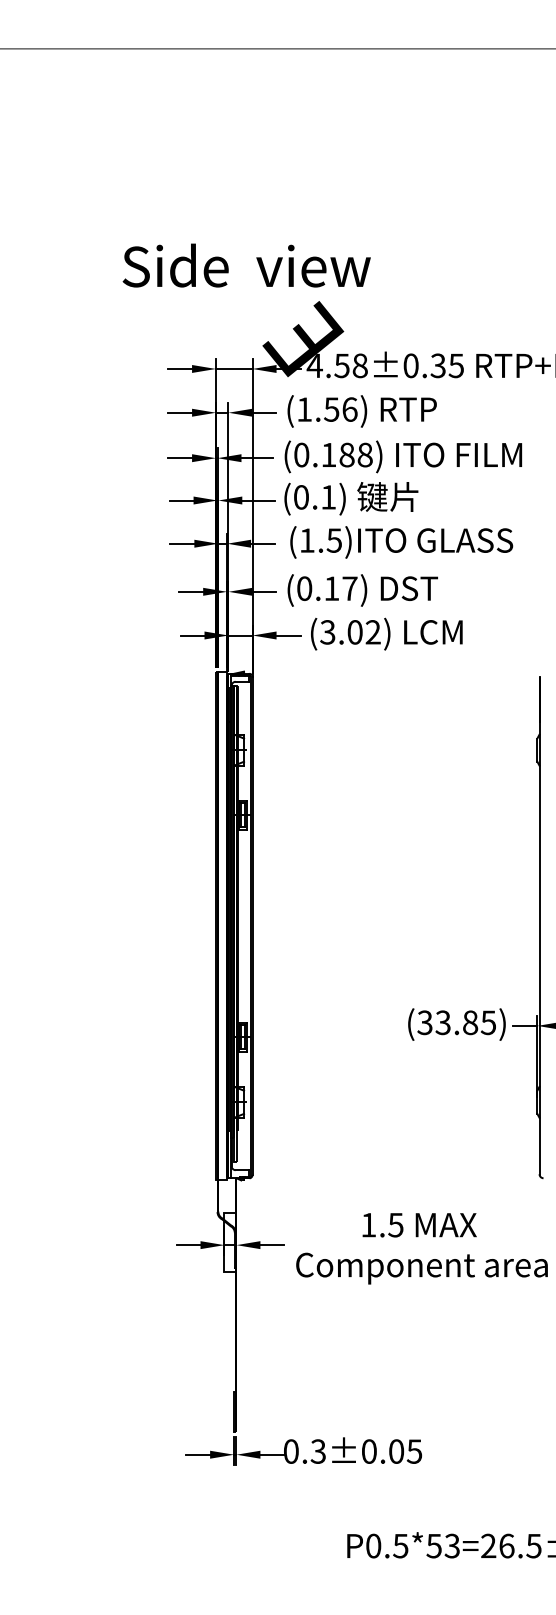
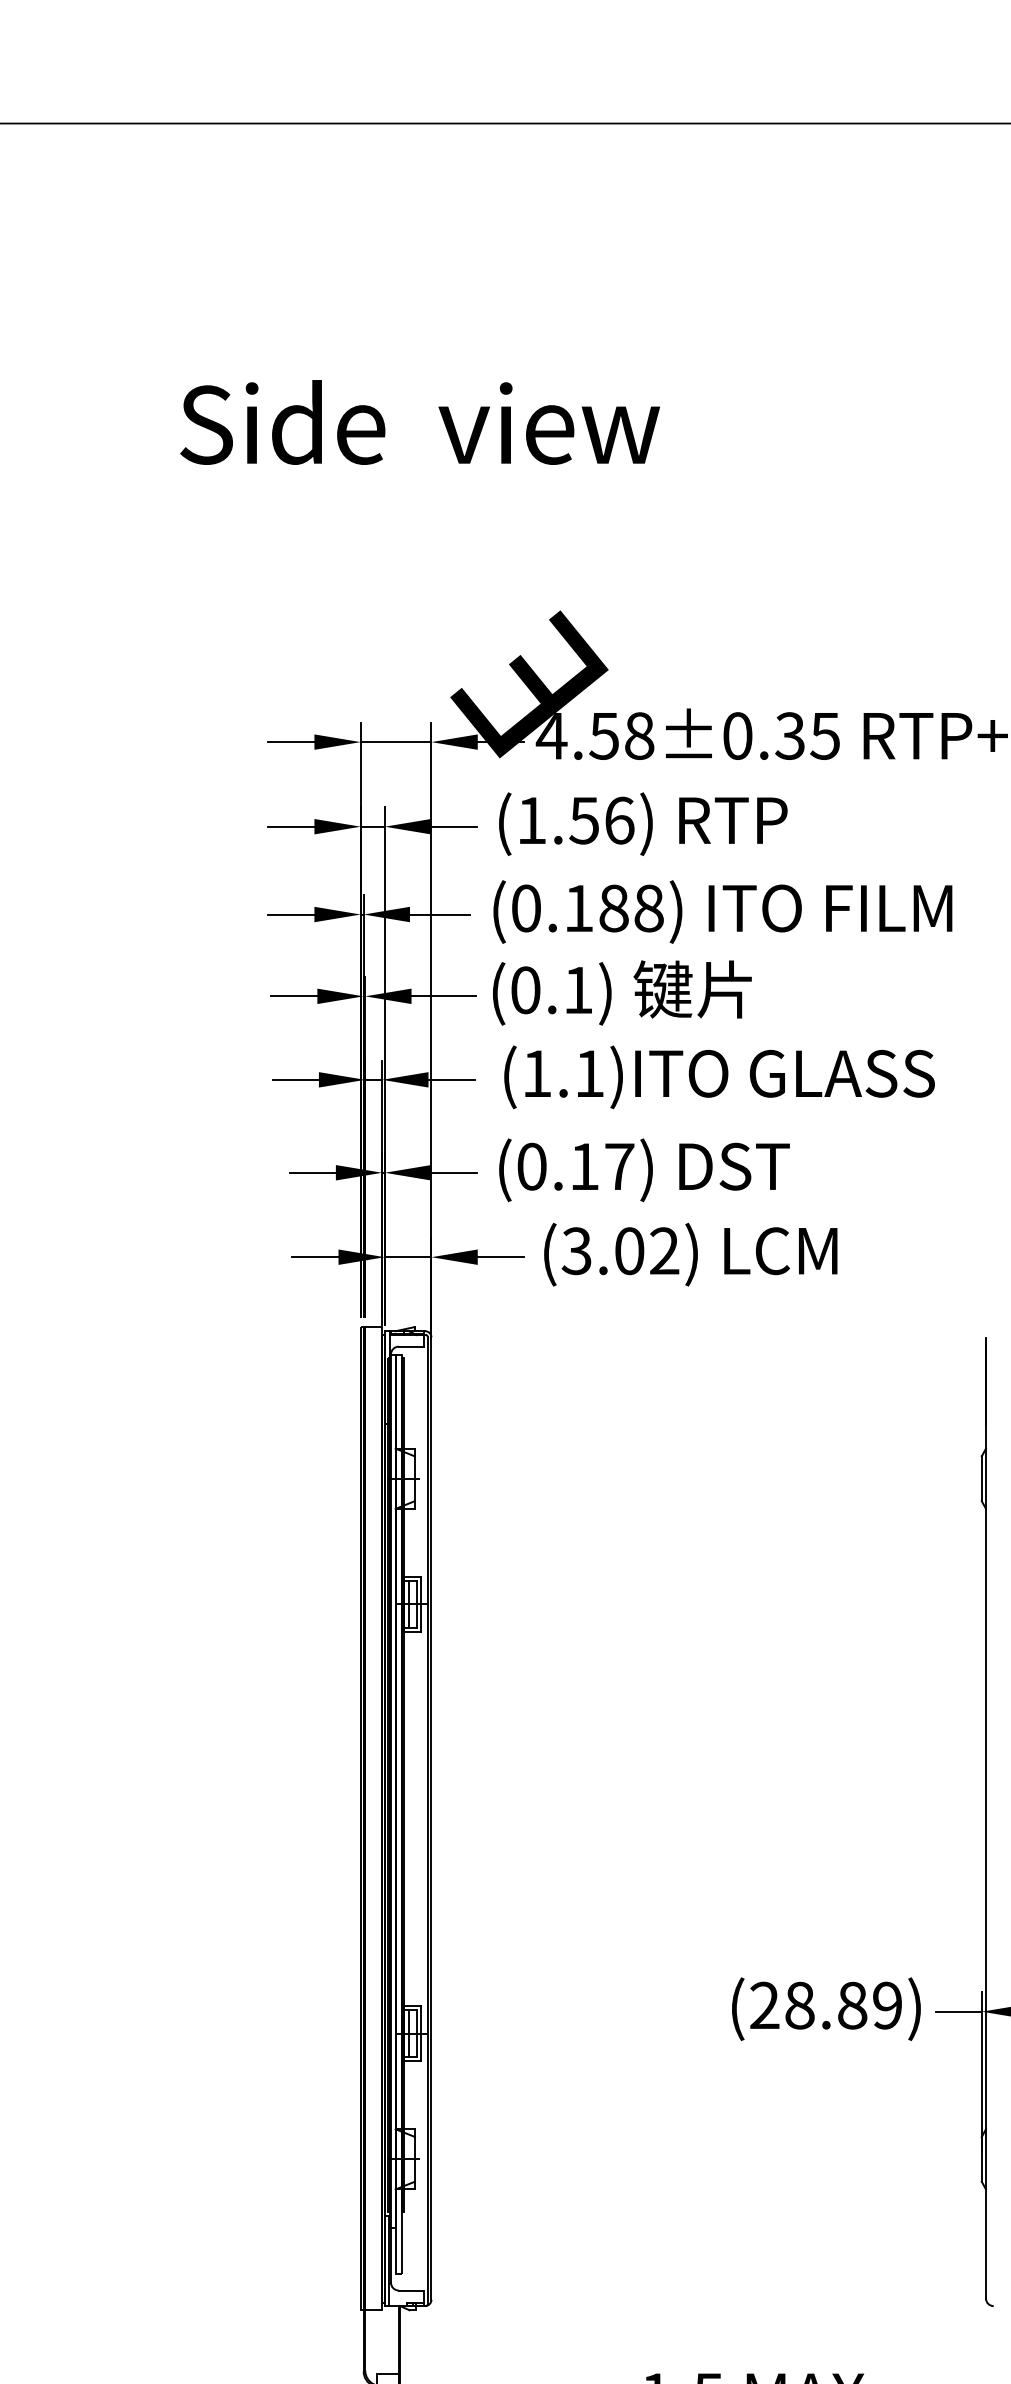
text: (246, 265) -> (419, 422), moved
text: (333, 540) -> (587, 1073), (1.5)ITO -> (1.1)ITO
text: (456, 1022) -> (825, 2005), (33.85) -> (28.89)

